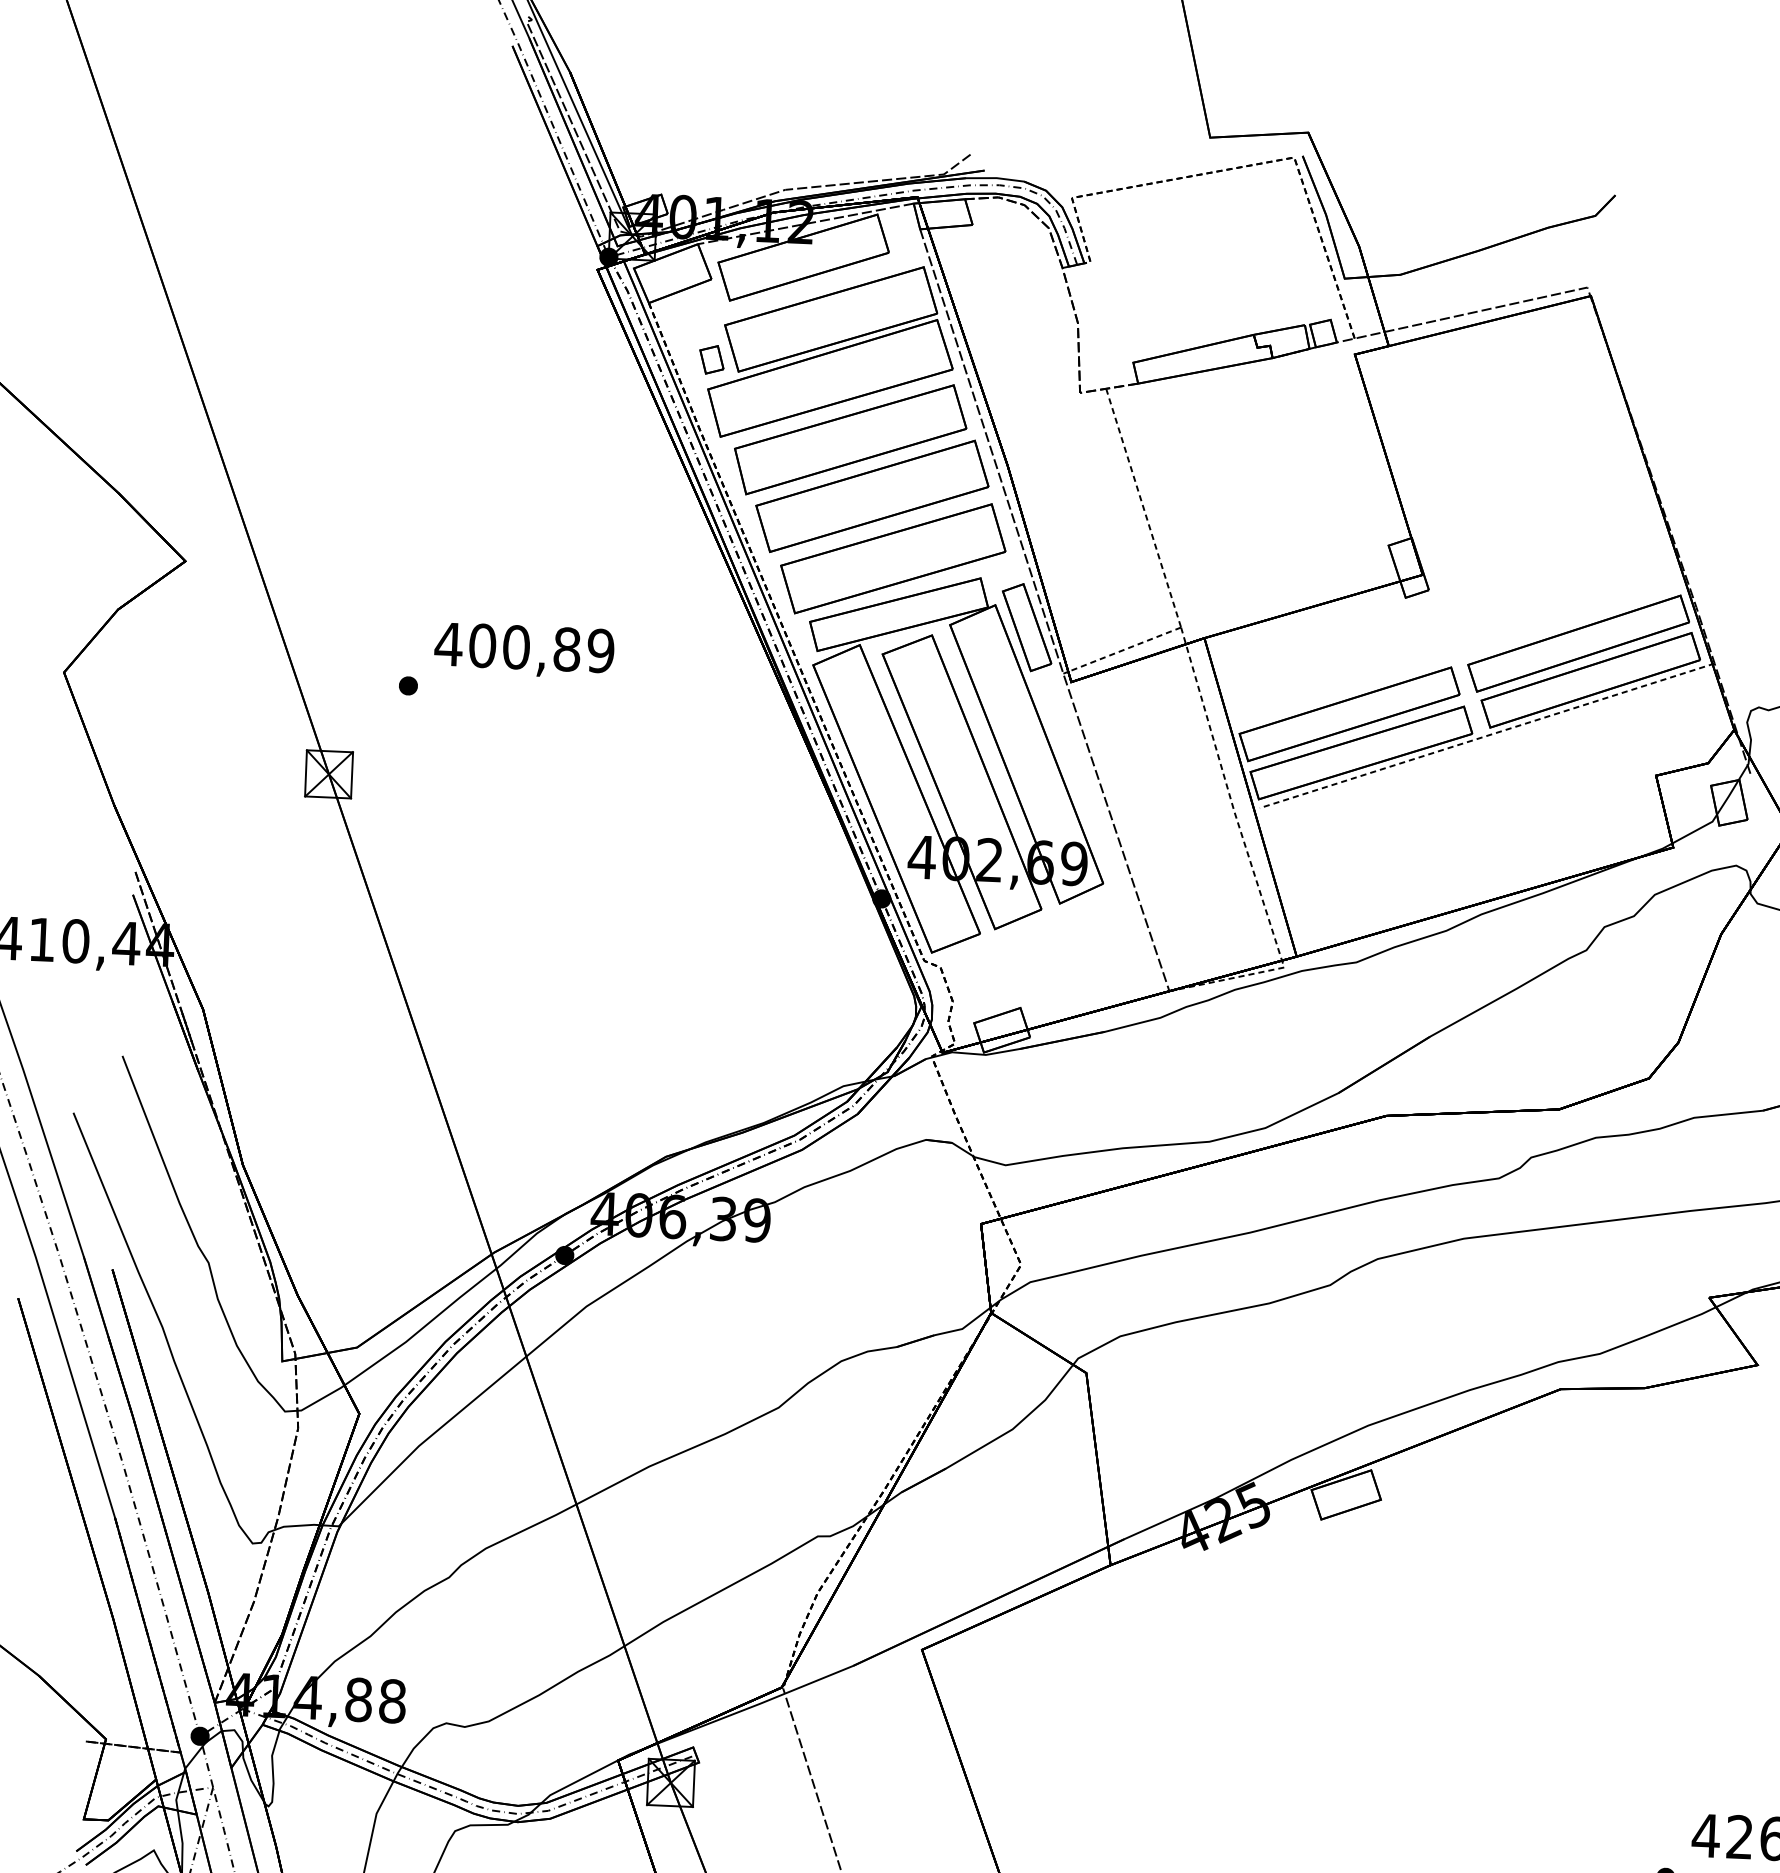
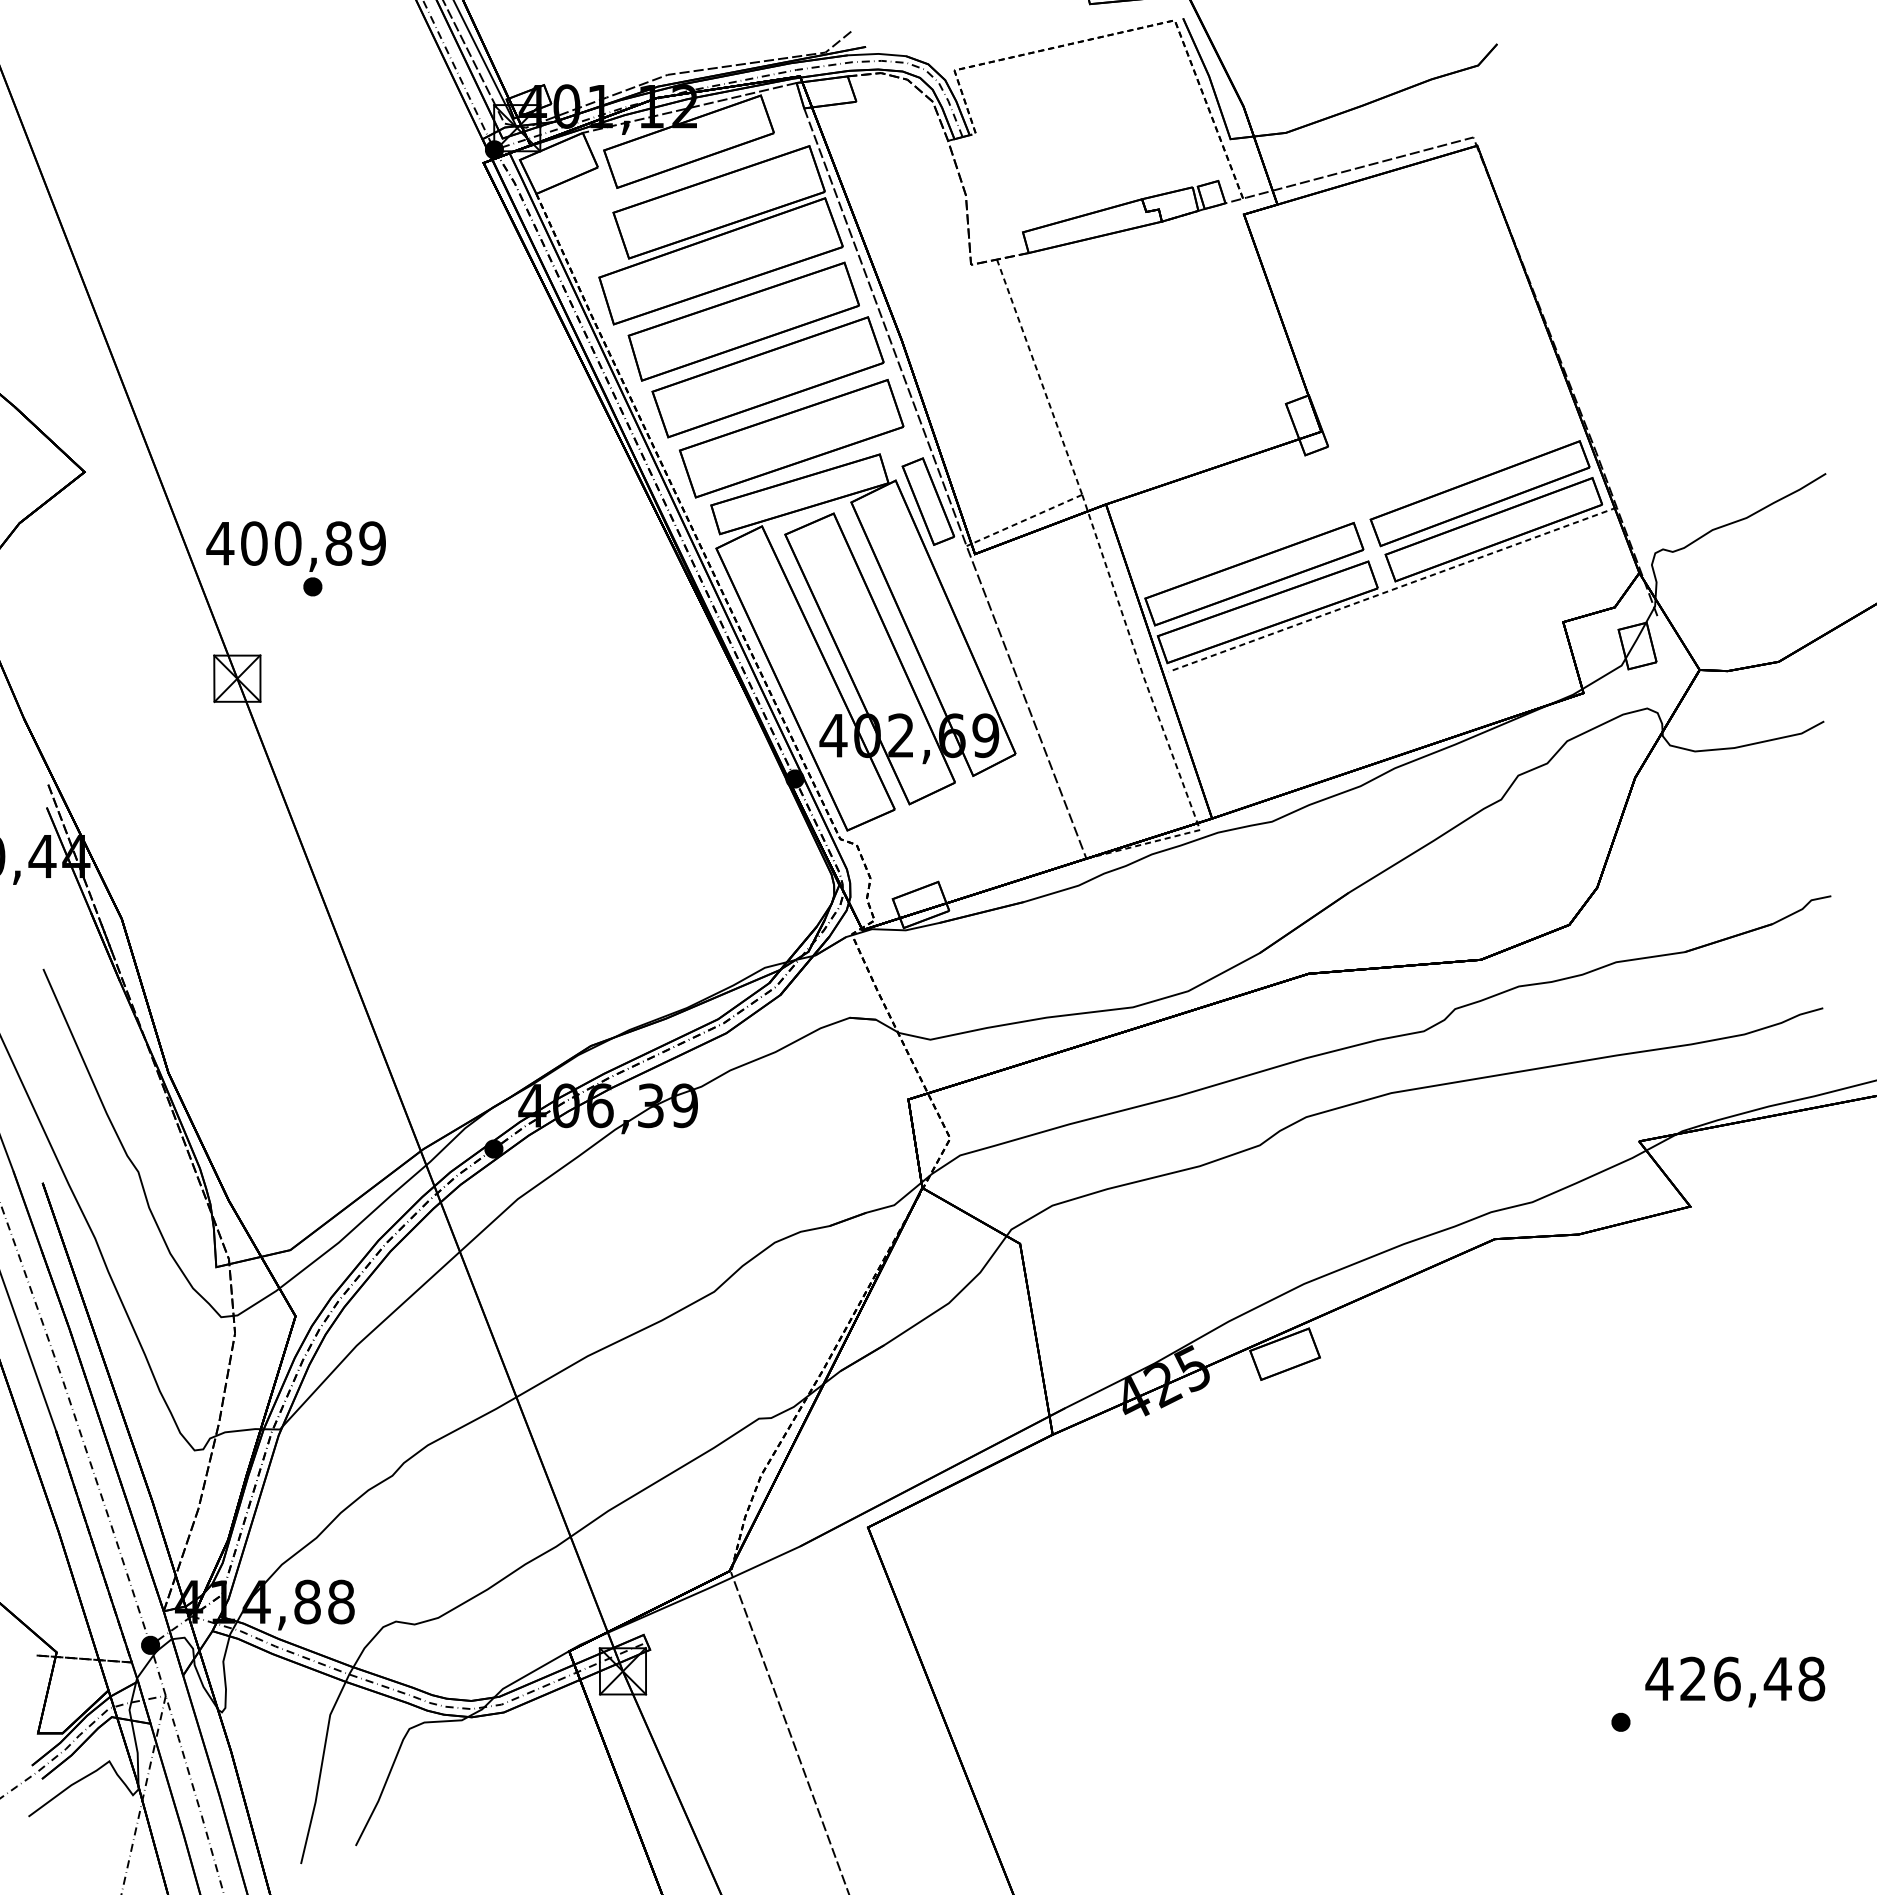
part: (711, 359) -> (601, 247), removed
text: (523, 650) -> (295, 546), moved

